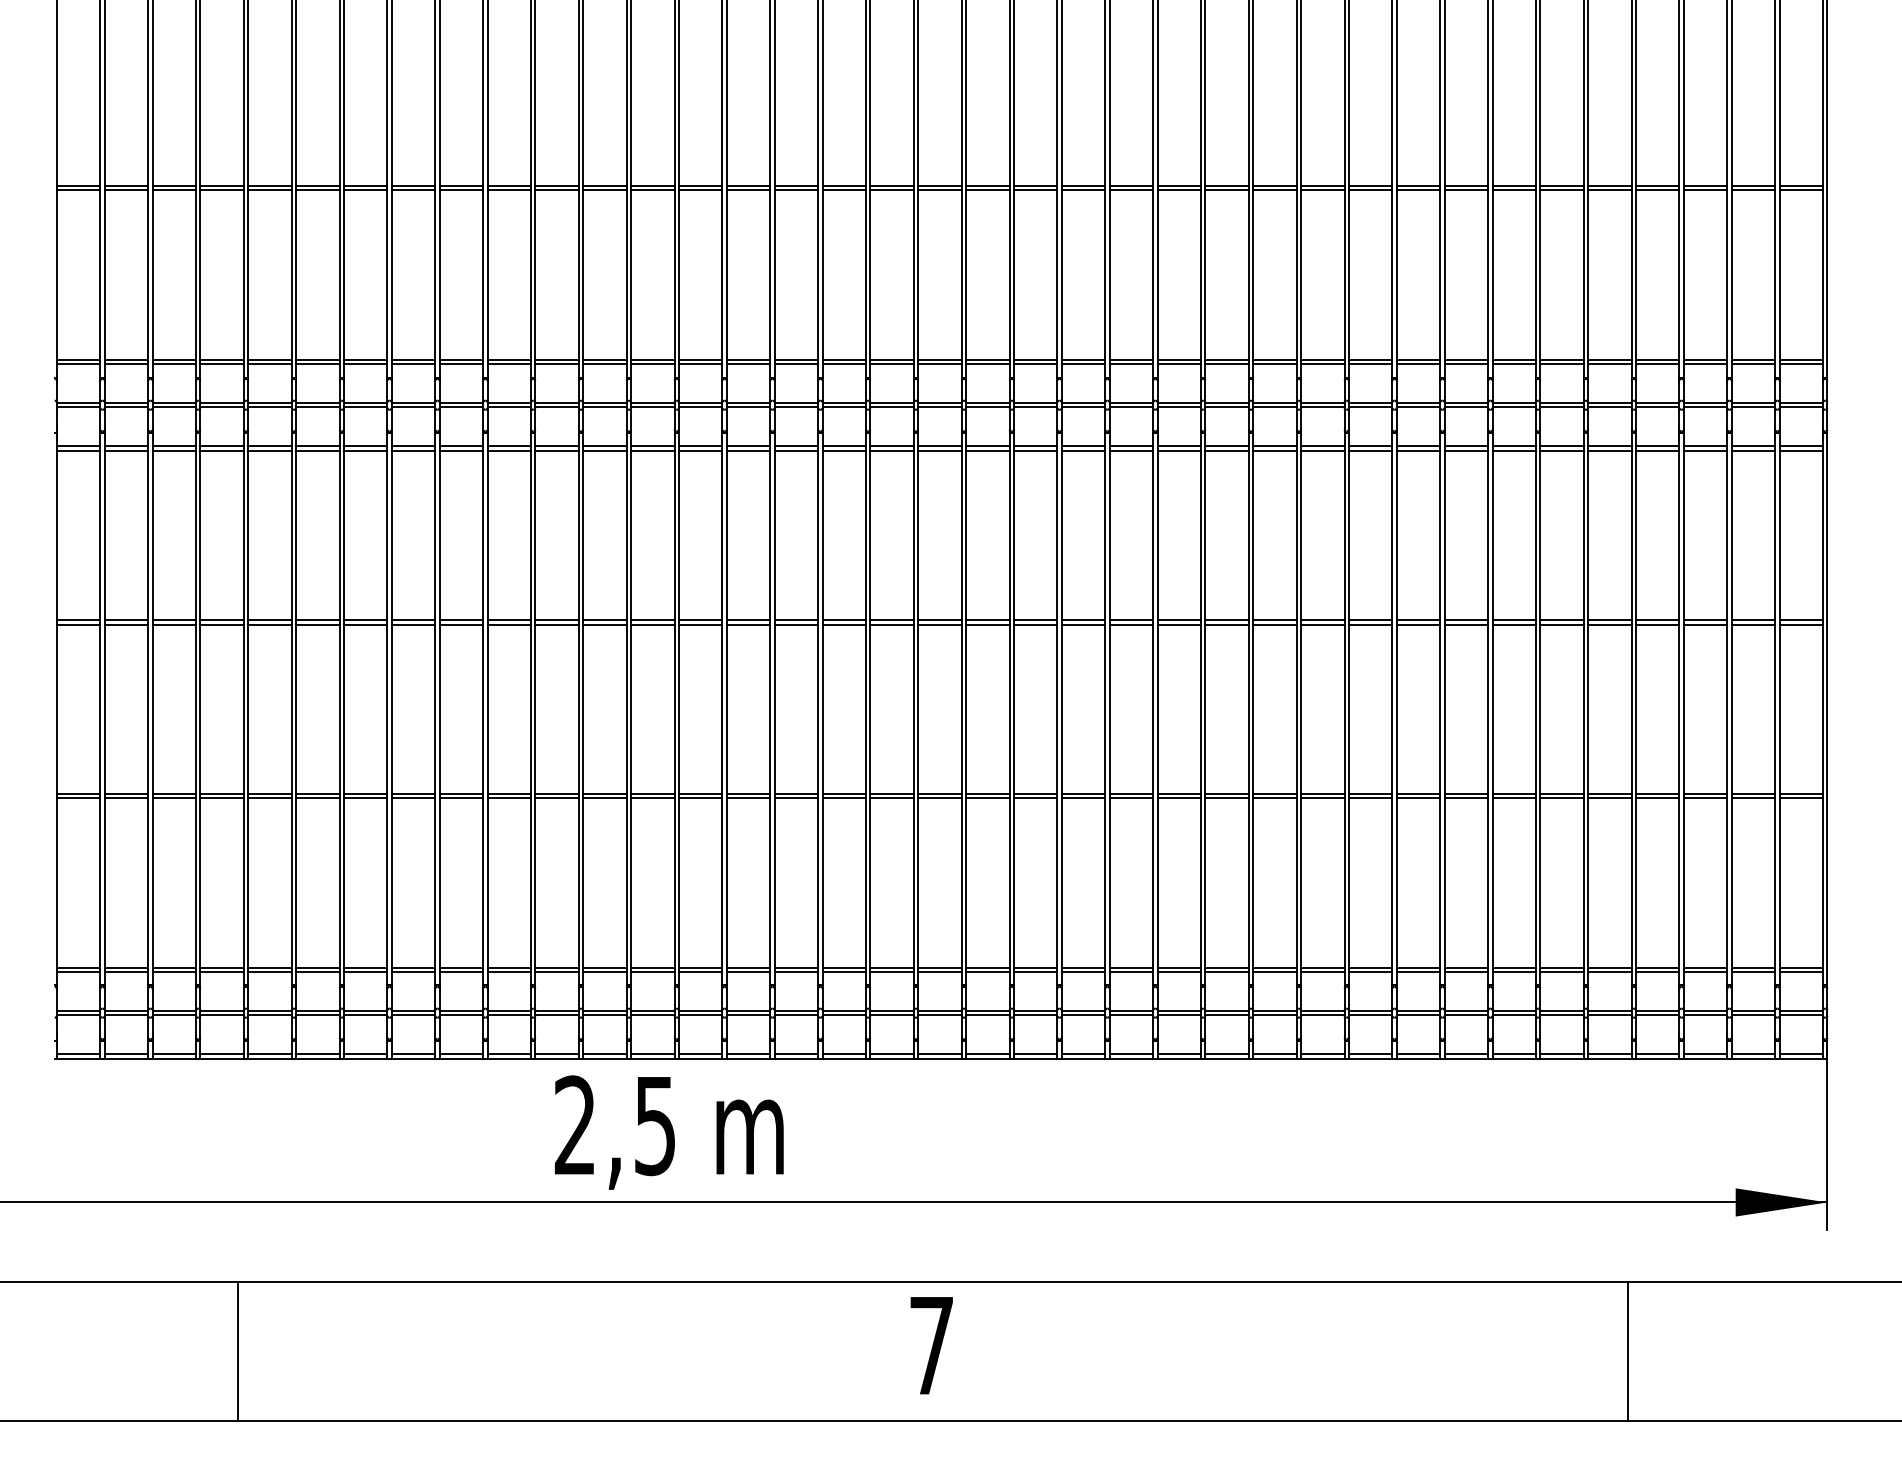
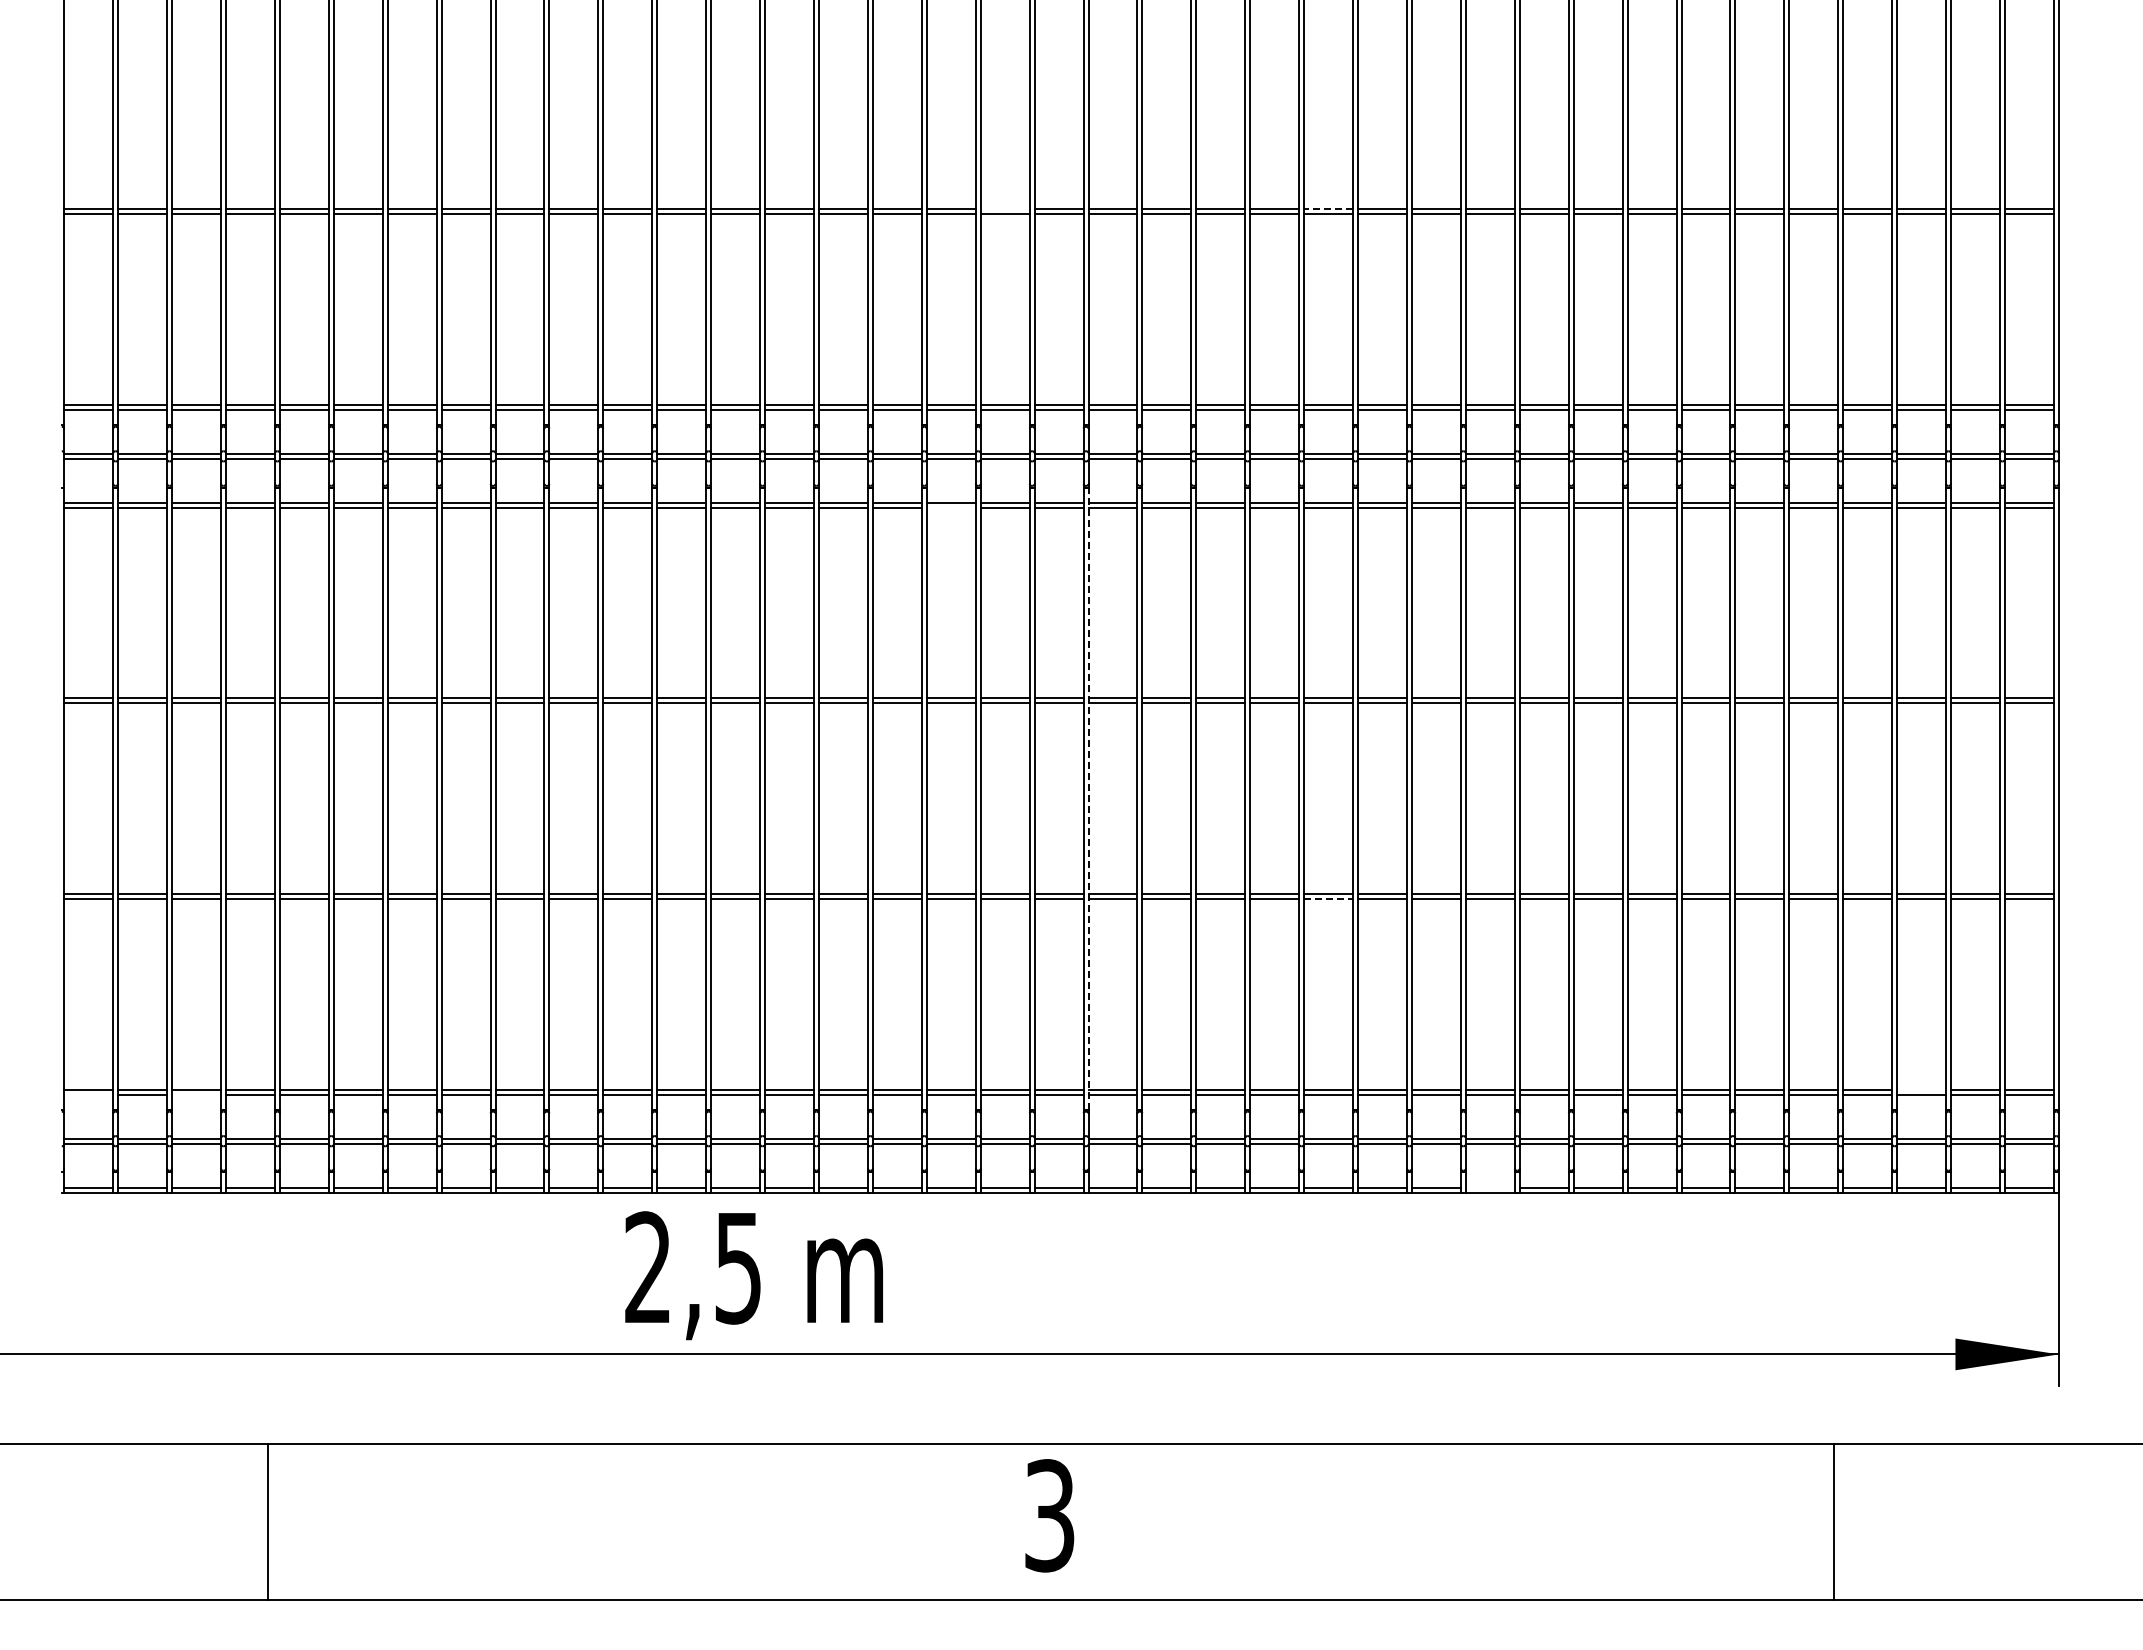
line: (891, 186) -> (1004, 209), removed
line: (1179, 186) -> (1328, 209), solid -> dashed
line: (843, 450) -> (950, 507), removed
line: (966, 708) -> (1088, 798), solid -> dashed
line: (1180, 798) -> (1329, 899), solid -> dashed
line: (1705, 967) -> (1921, 1089), removed
line: (78, 971) -> (88, 1094), removed
line: (174, 971) -> (196, 1094), removed
line: (1322, 1054) -> (1489, 1187), removed
text: (931, 1345) -> (1049, 1515), 7 -> 3

